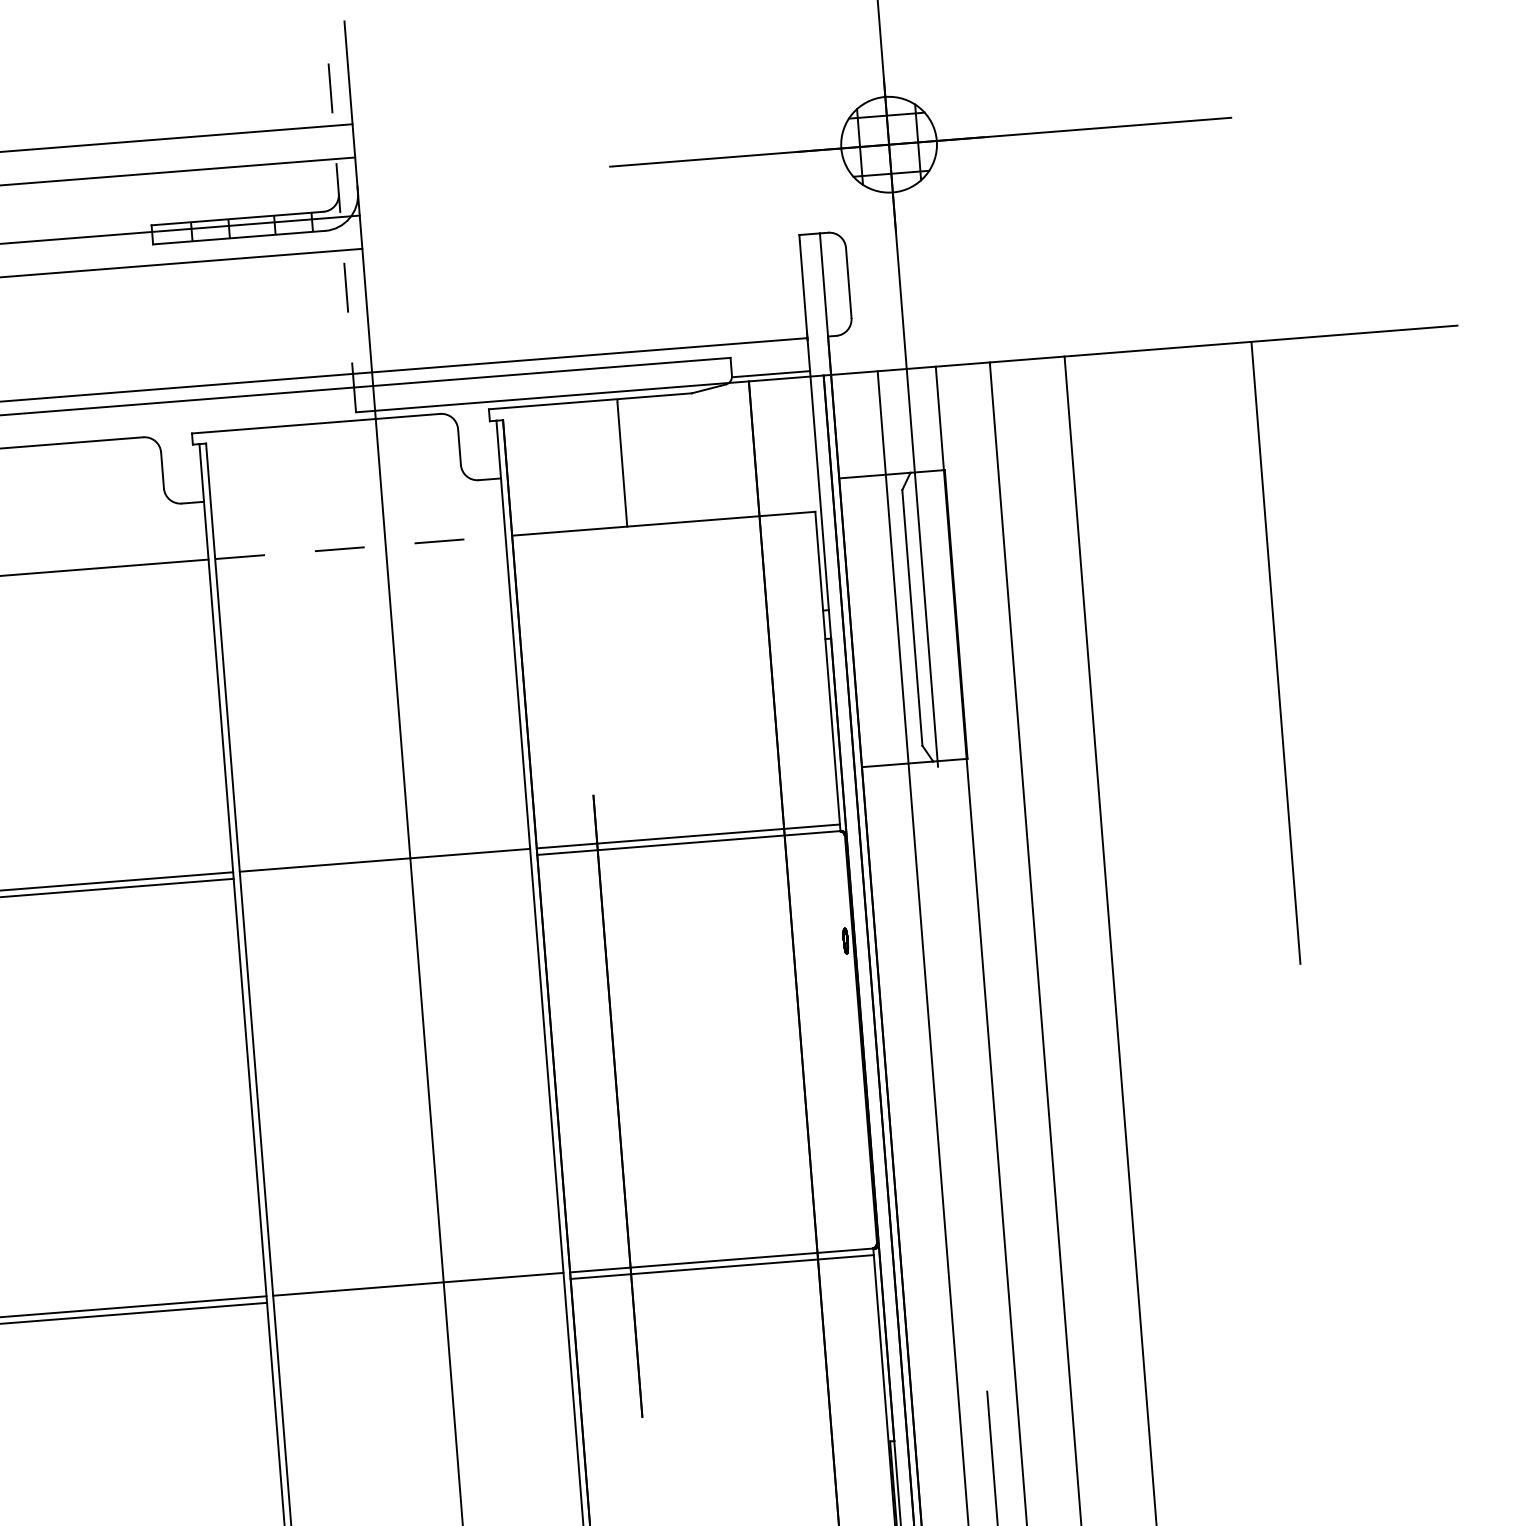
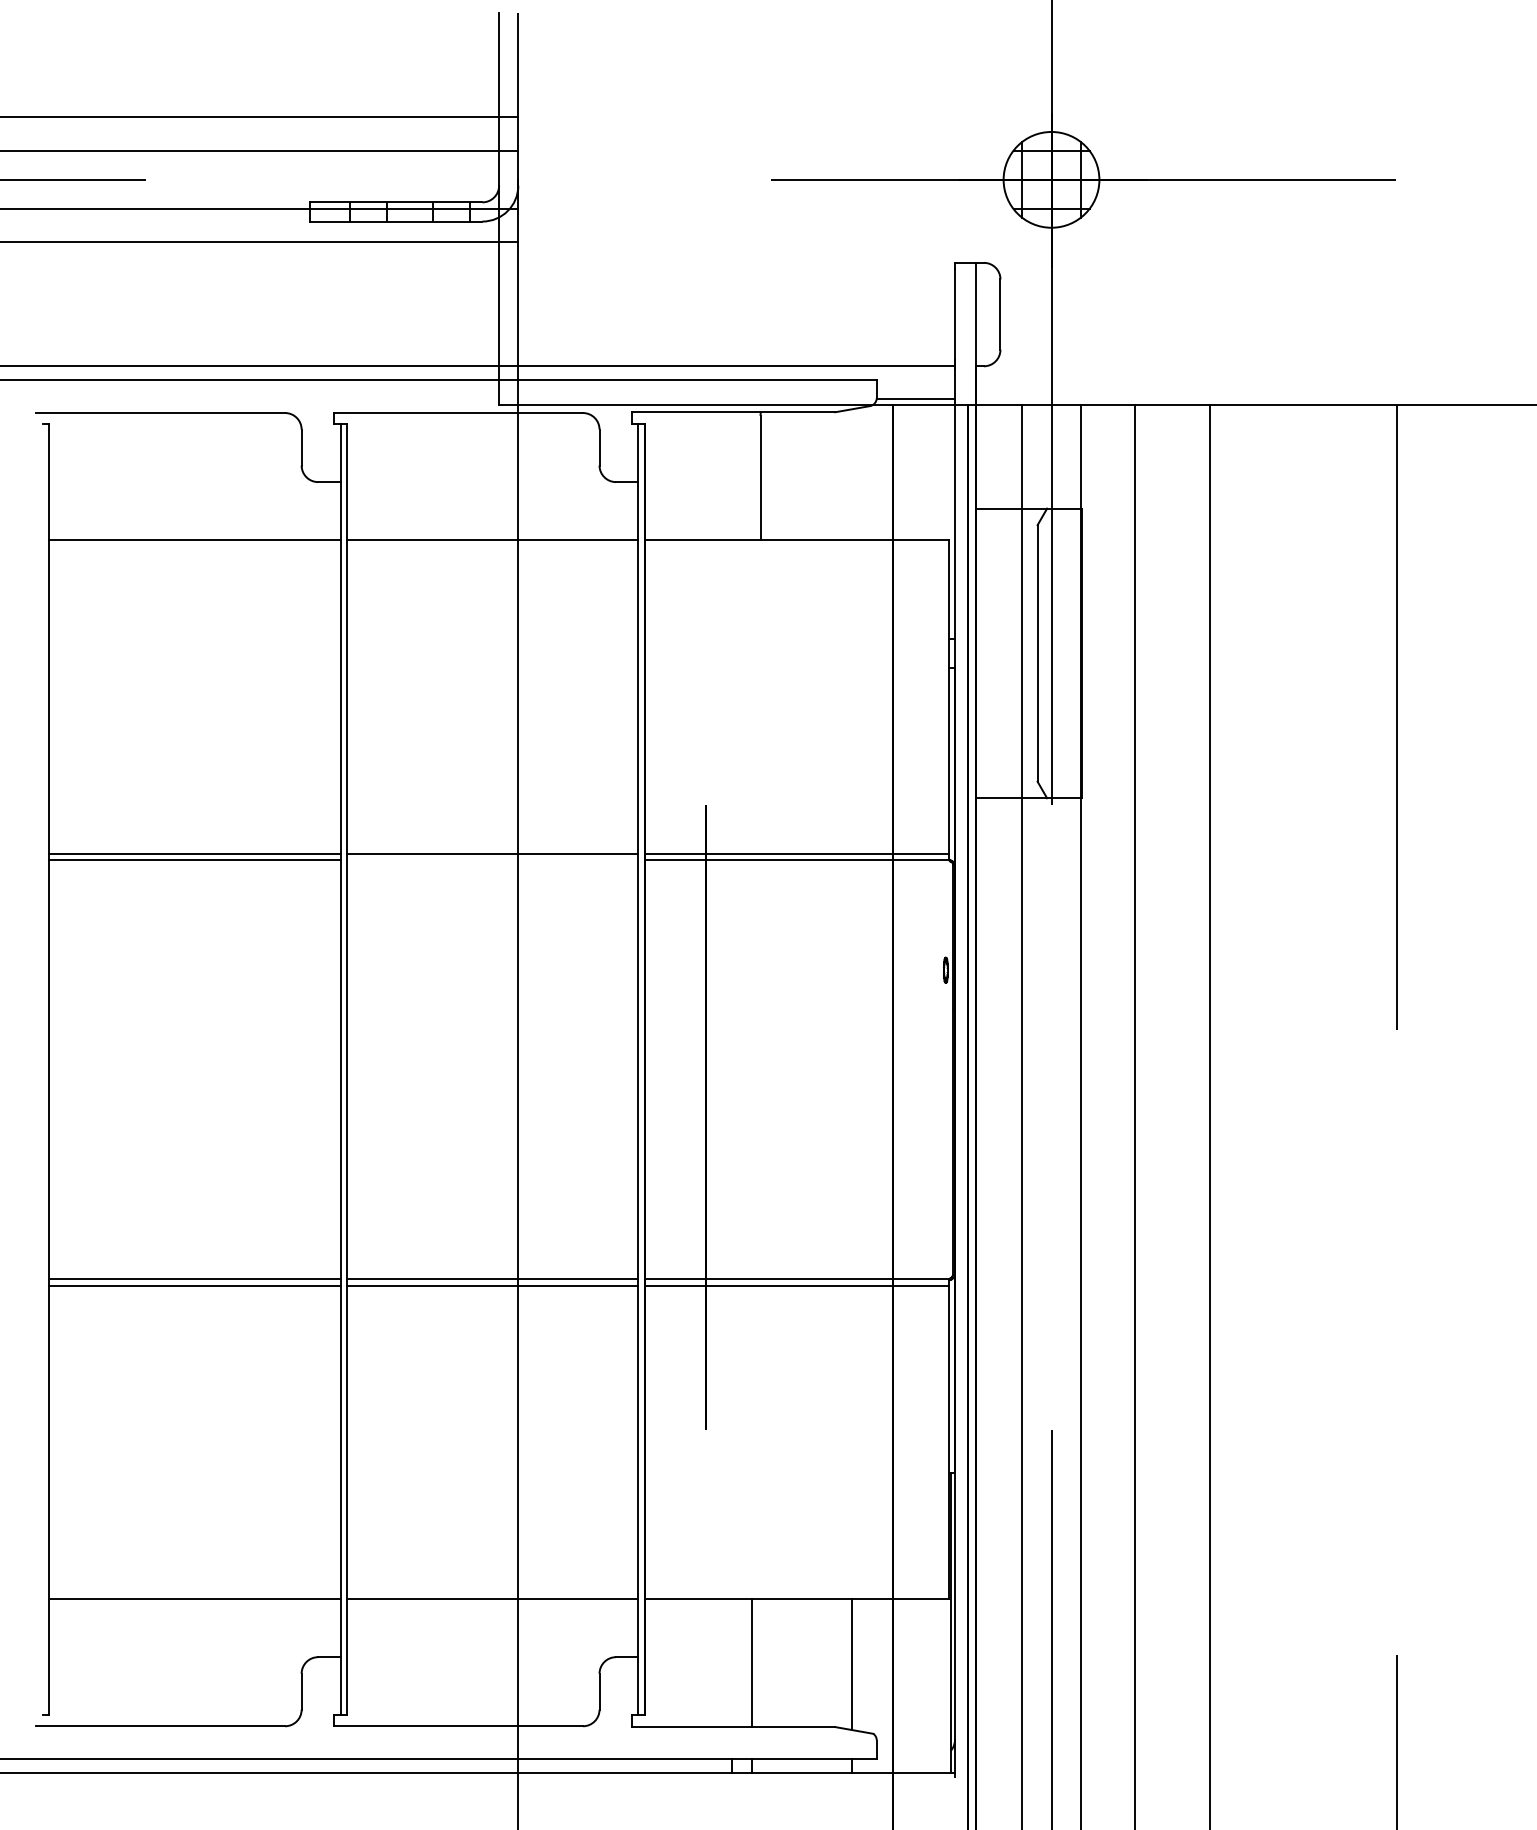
line: (341, 217) -> (499, 209), dashed -> solid
line: (360, 548) -> (492, 540), dashed -> solid
line: (418, 1290) -> (492, 1285), added

